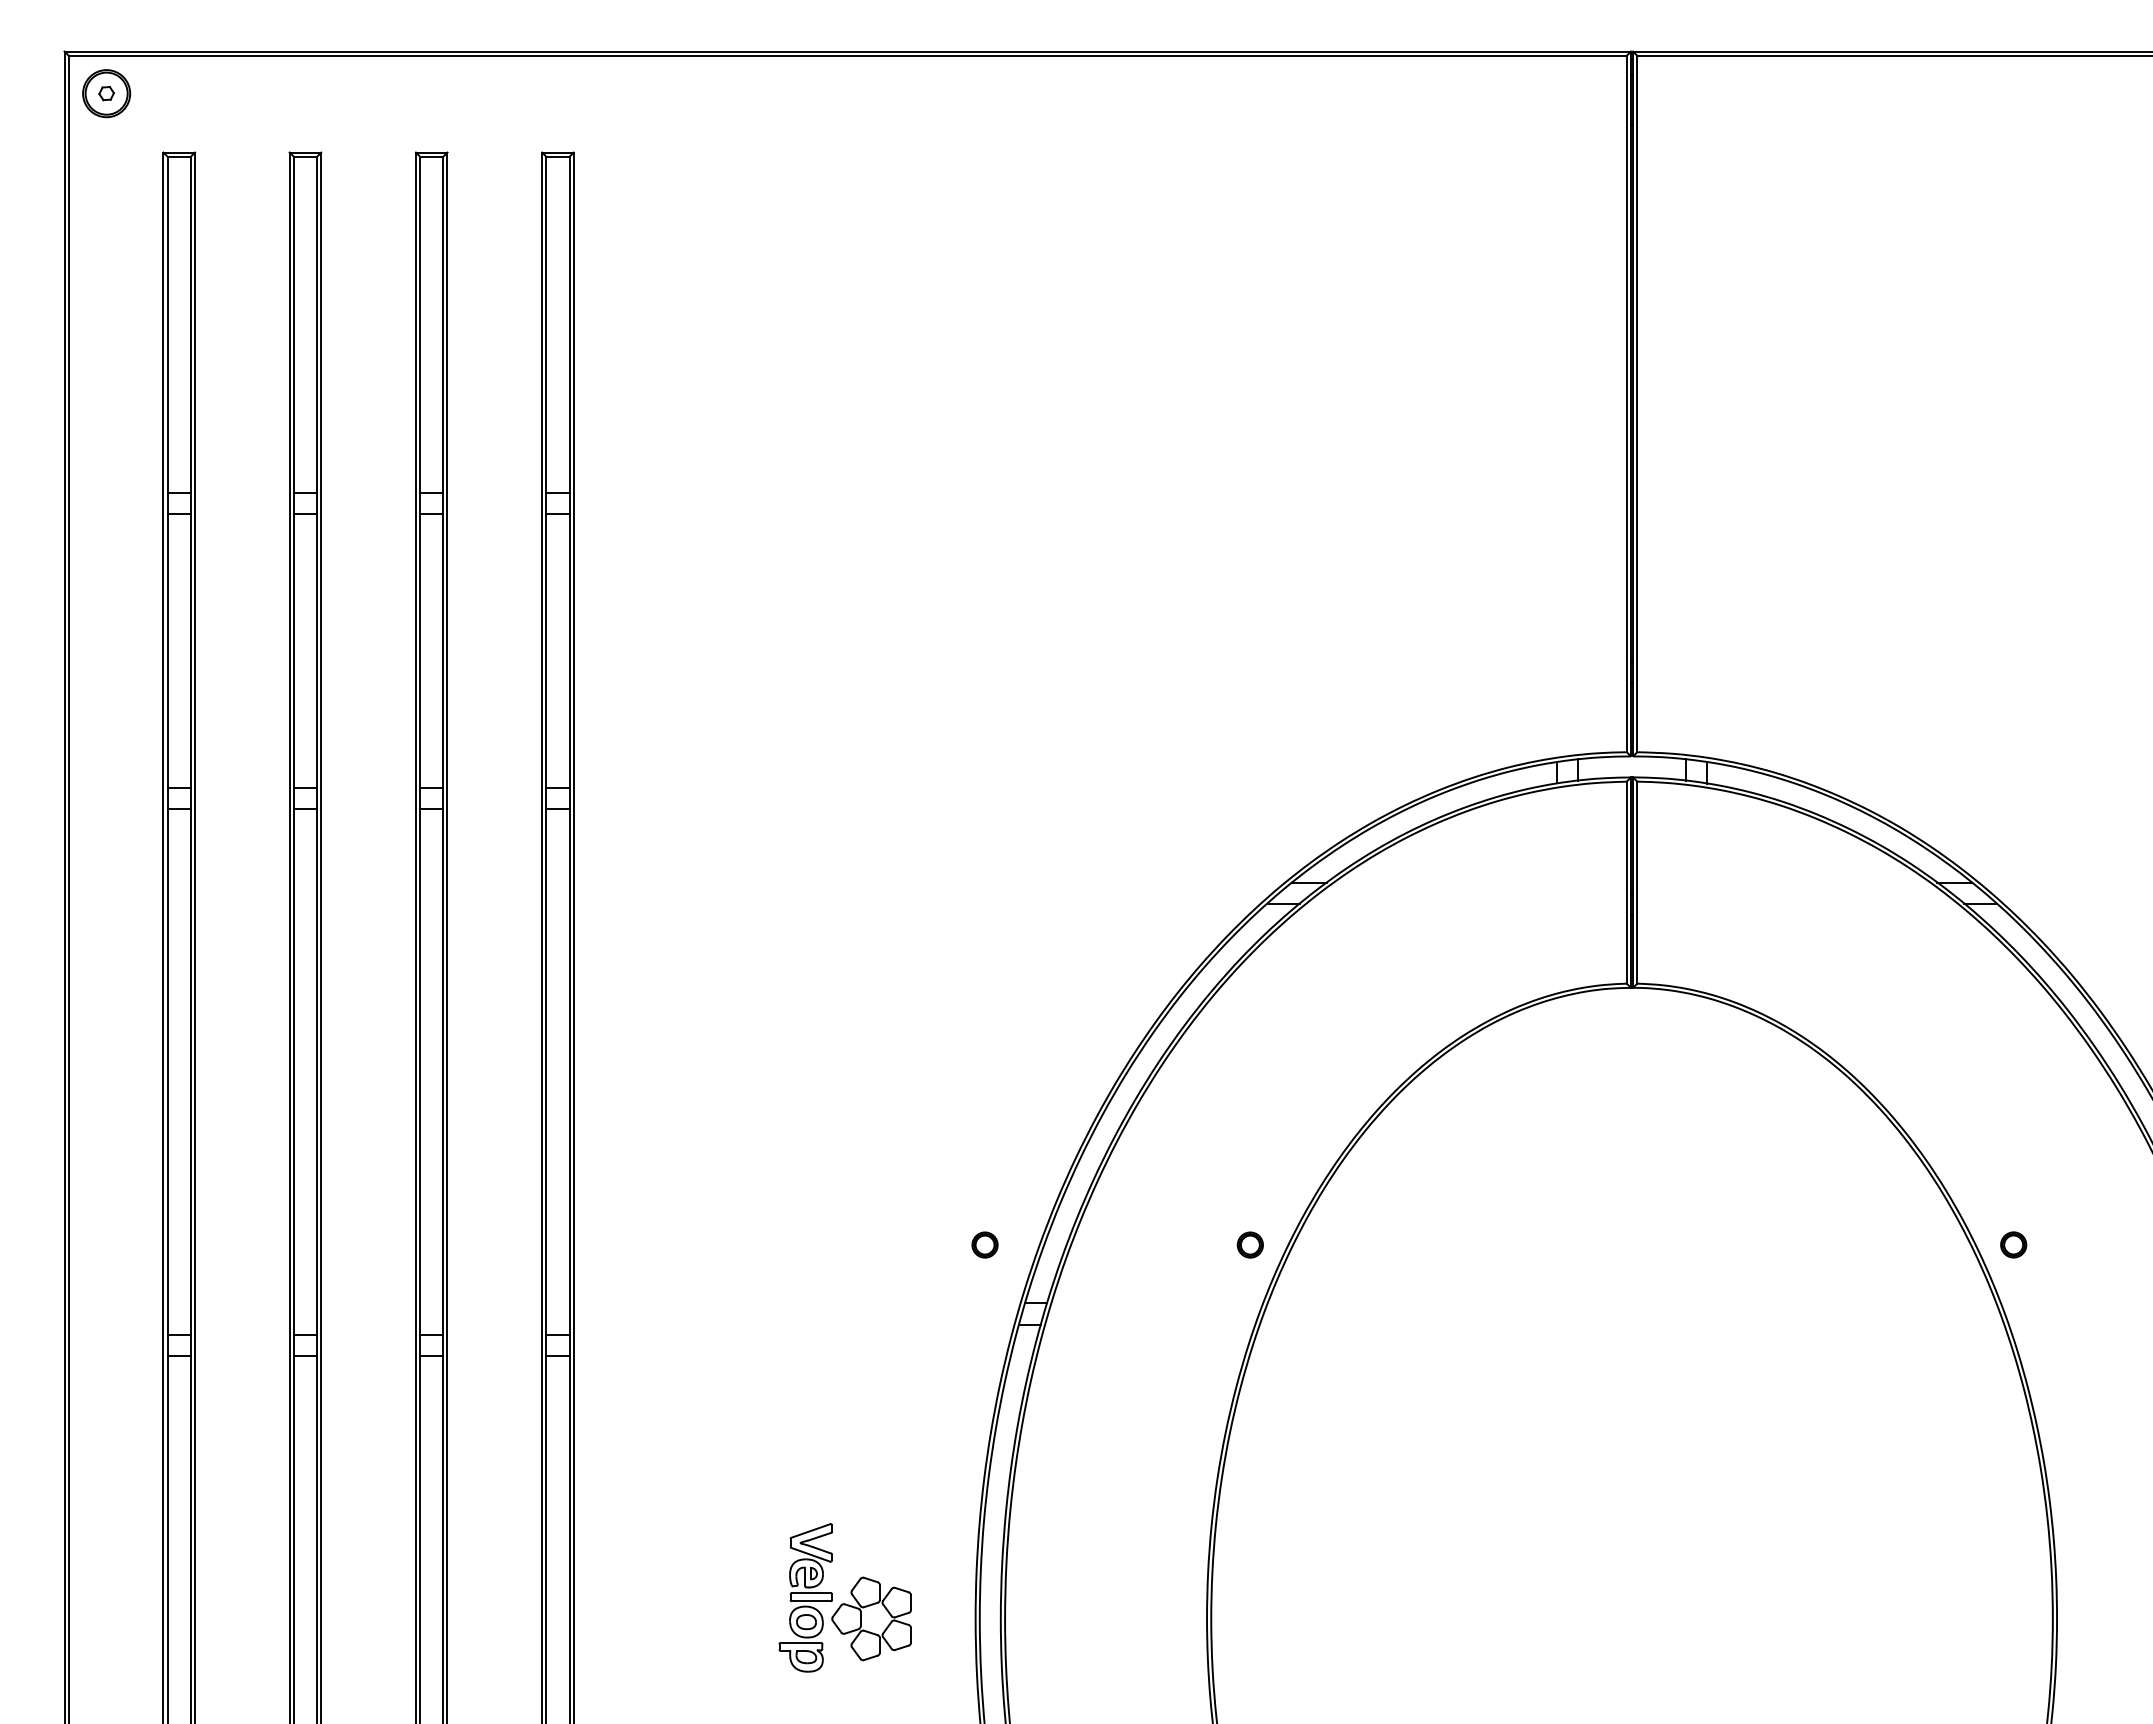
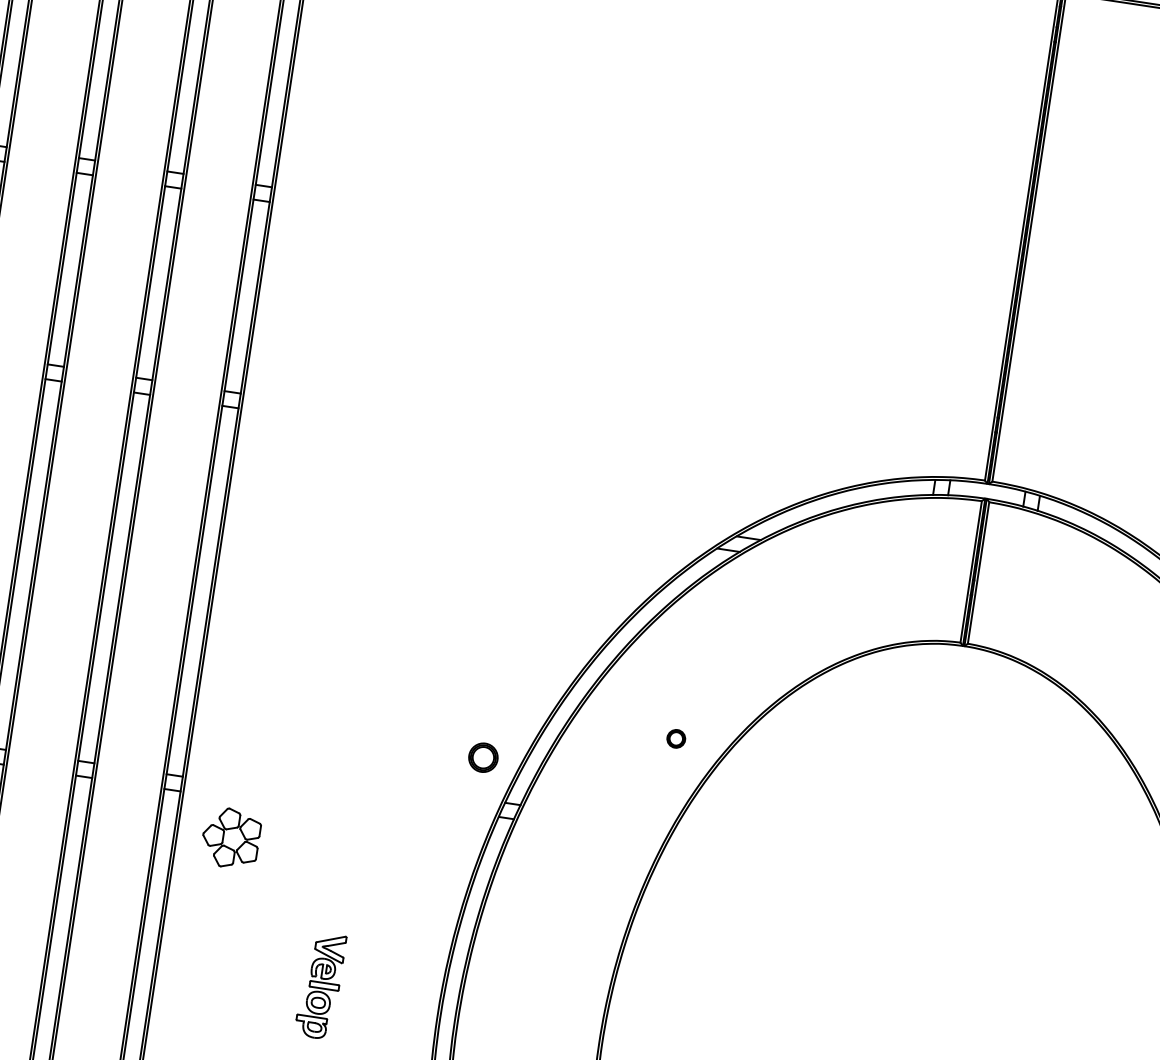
part: (984, 1244) -> (483, 757), size x1.6
part: (1249, 1244) -> (675, 738), moved
part: (871, 1618) -> (230, 838), moved

